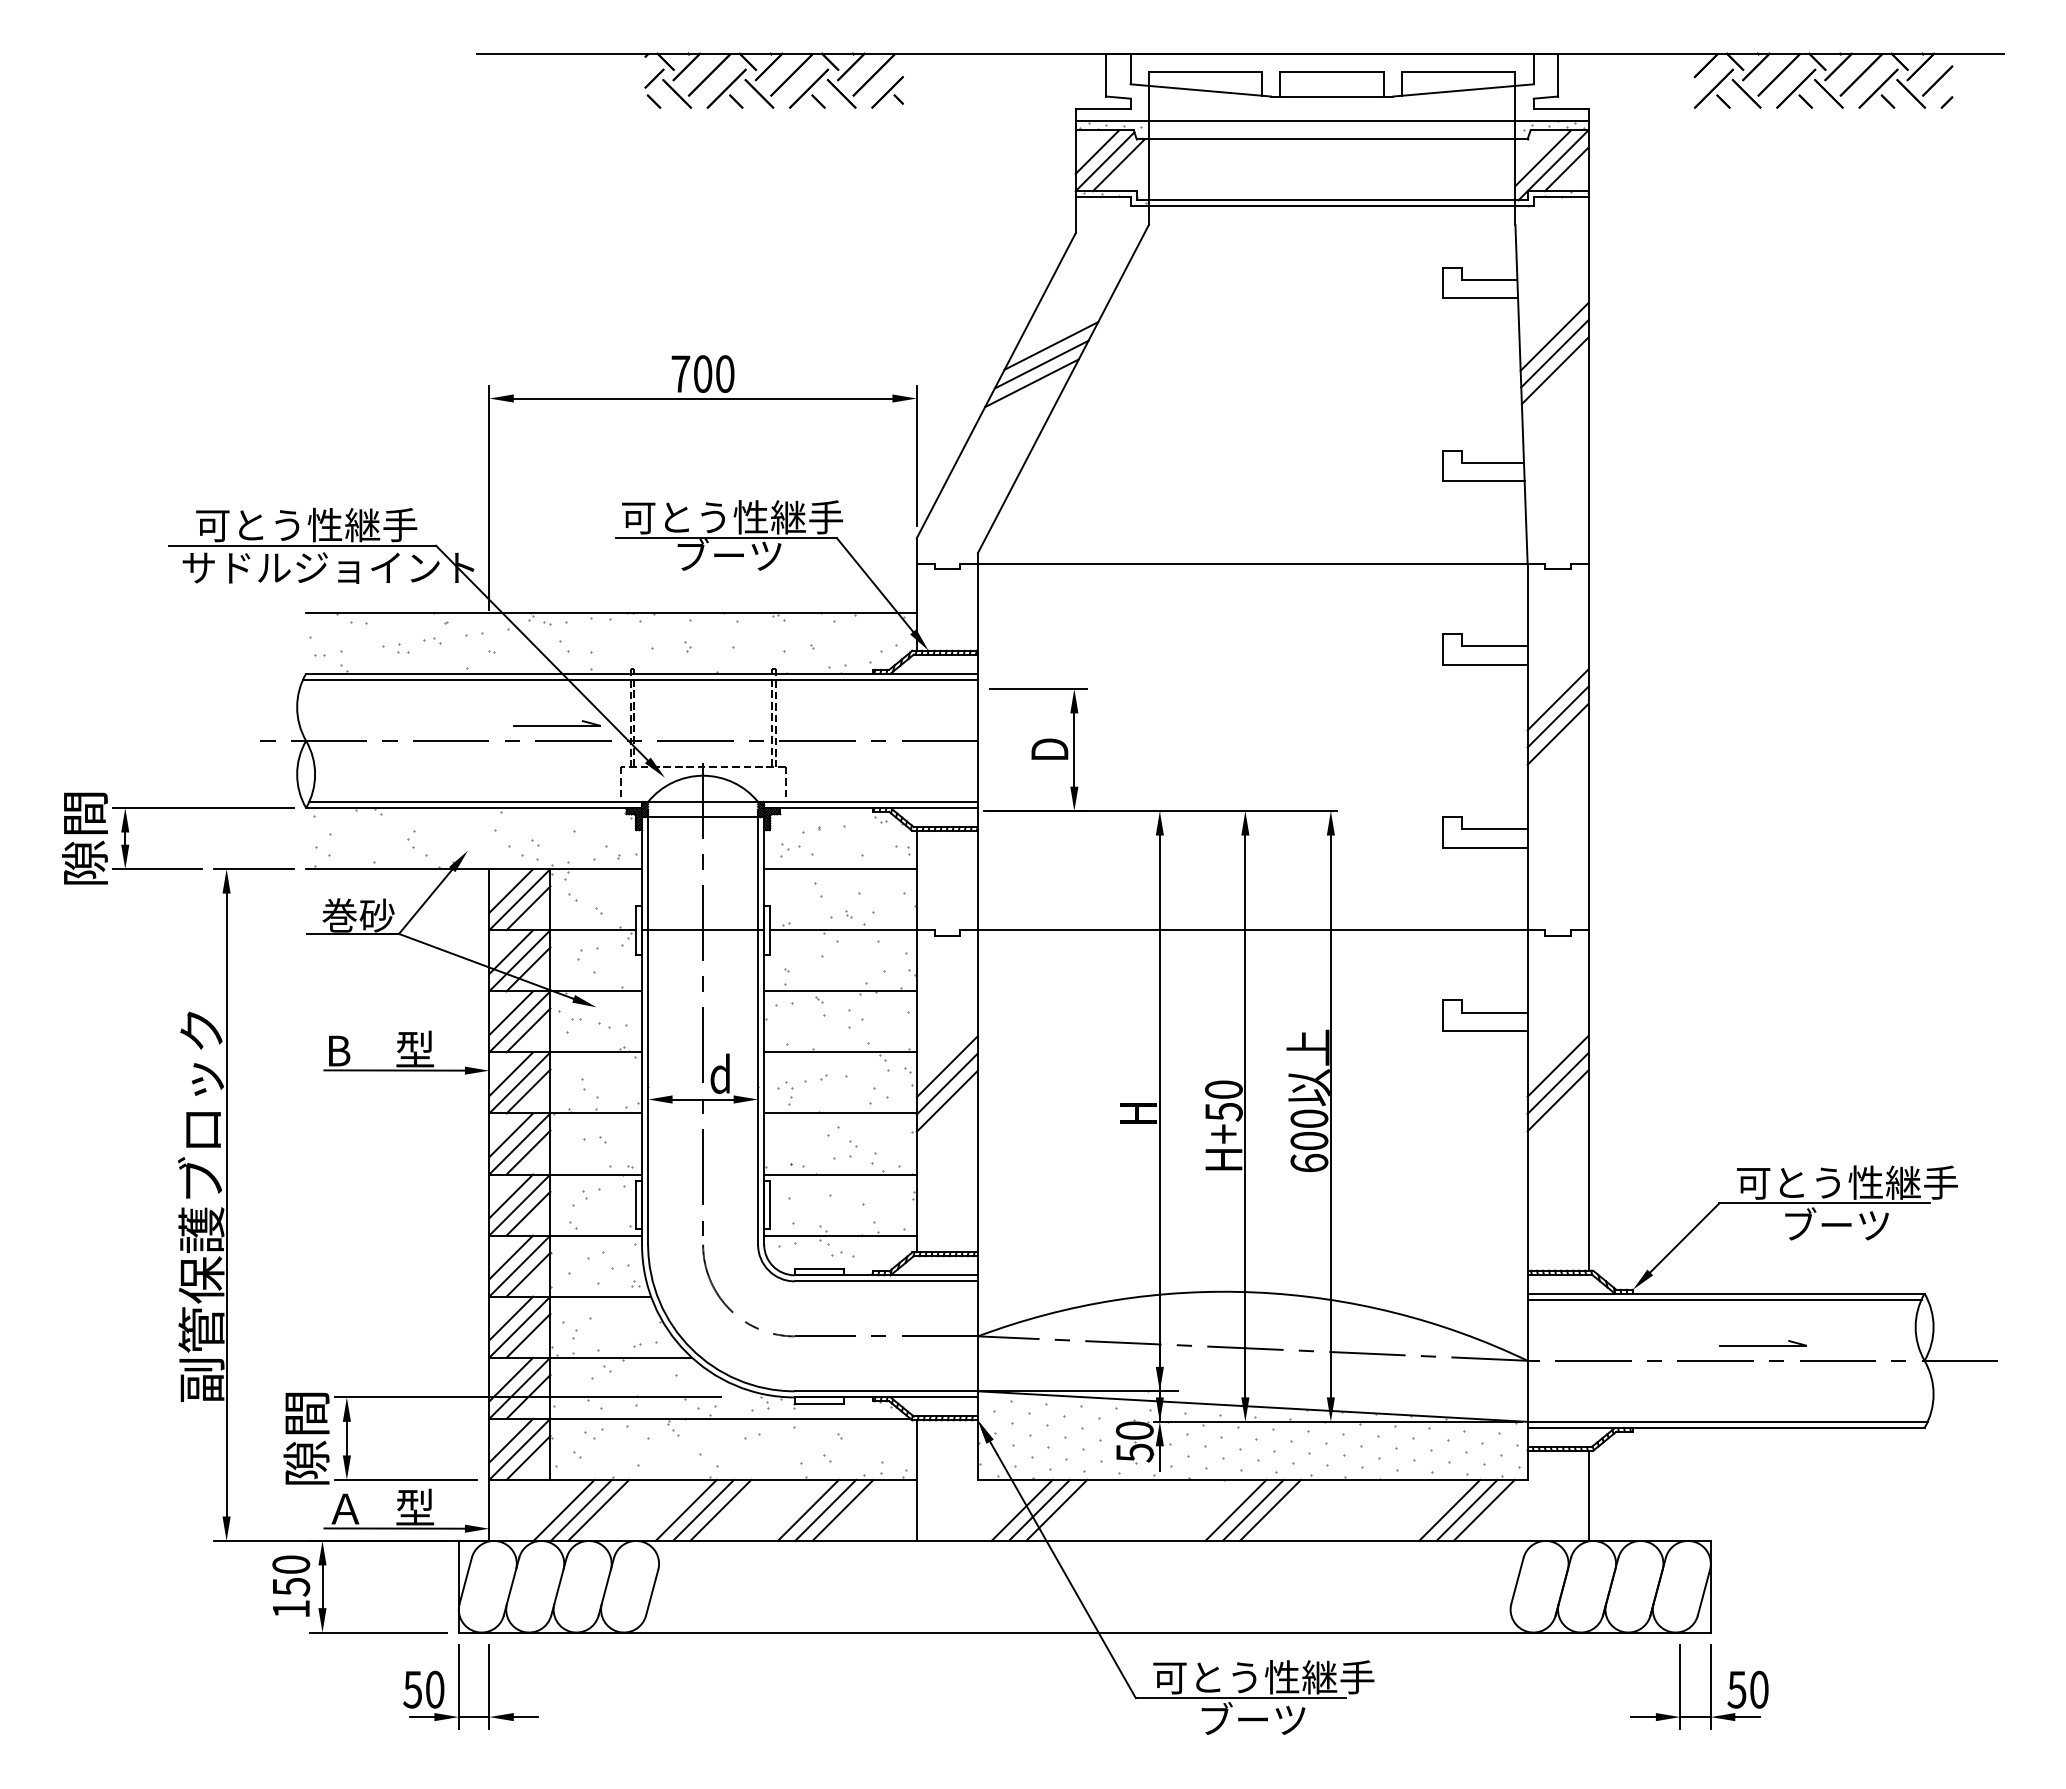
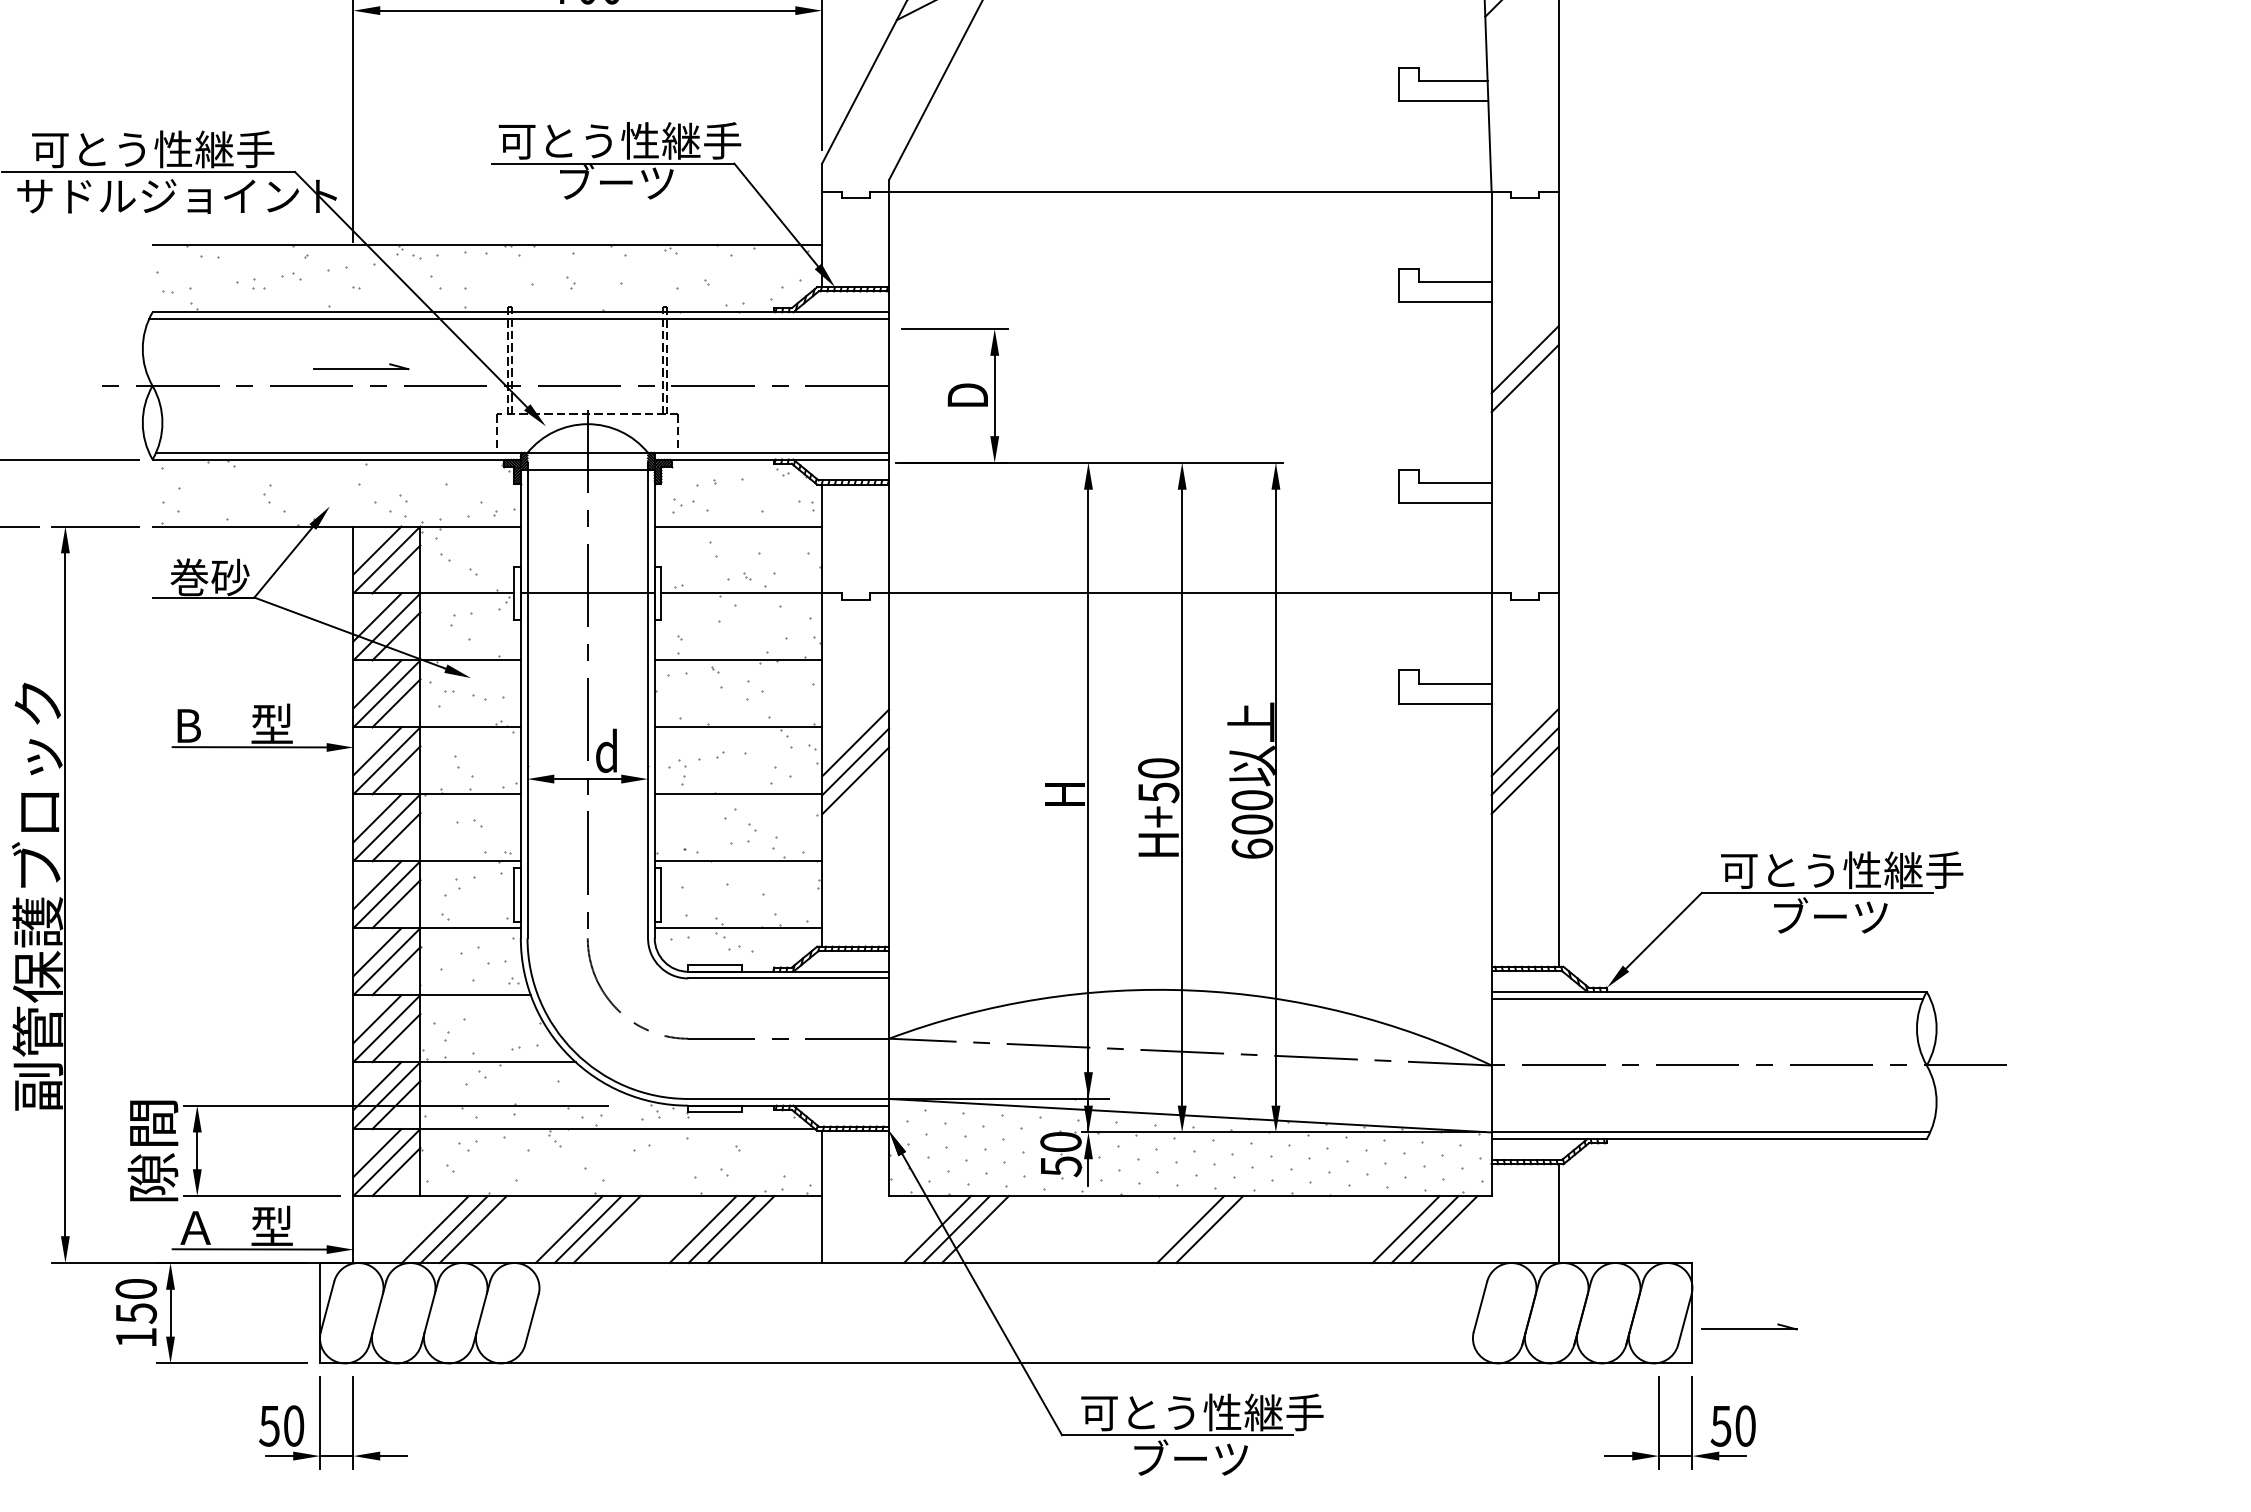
line: (1557, 699) -> (1524, 340), removed
part: (556, 723) -> (361, 366), moved
part: (1762, 1343) -> (1749, 1327), moved
line: (1235, 1509) -> (1171, 1228), removed

